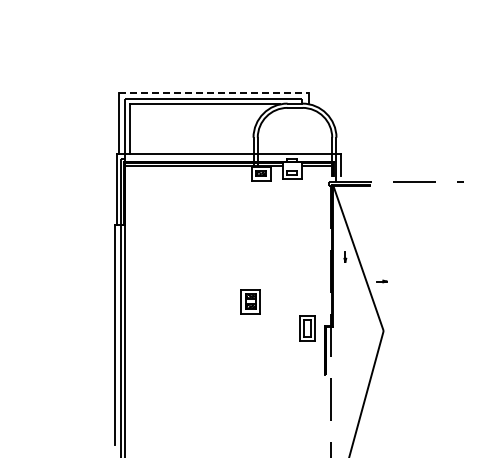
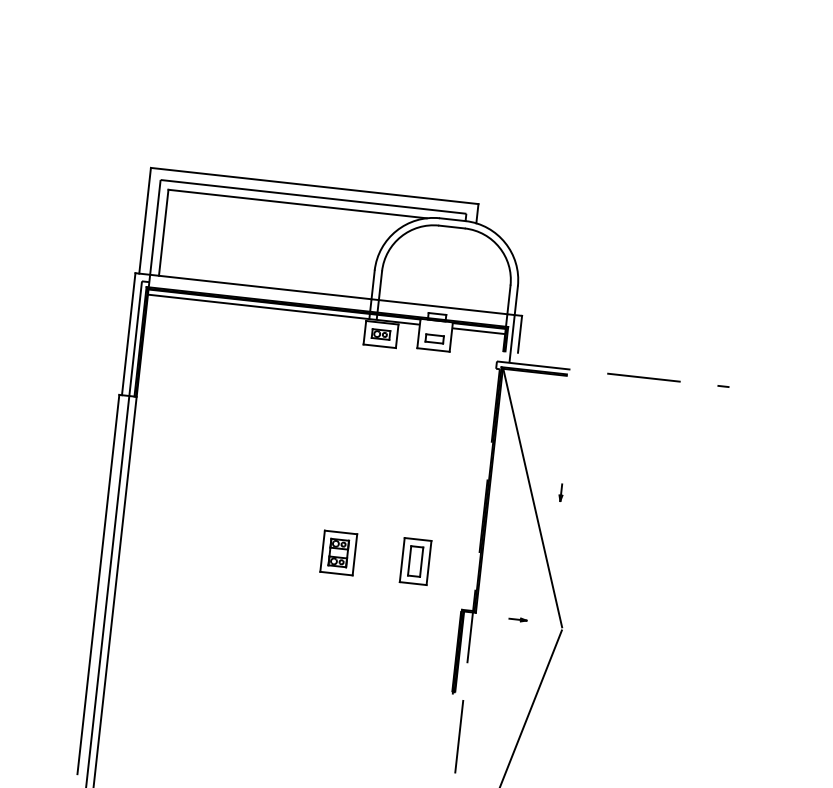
line: (213, 93) -> (314, 186), dashed -> solid
part: (345, 256) -> (561, 491), moved
part: (381, 281) -> (517, 619), moved
part: (307, 328) -> (415, 561), moved

